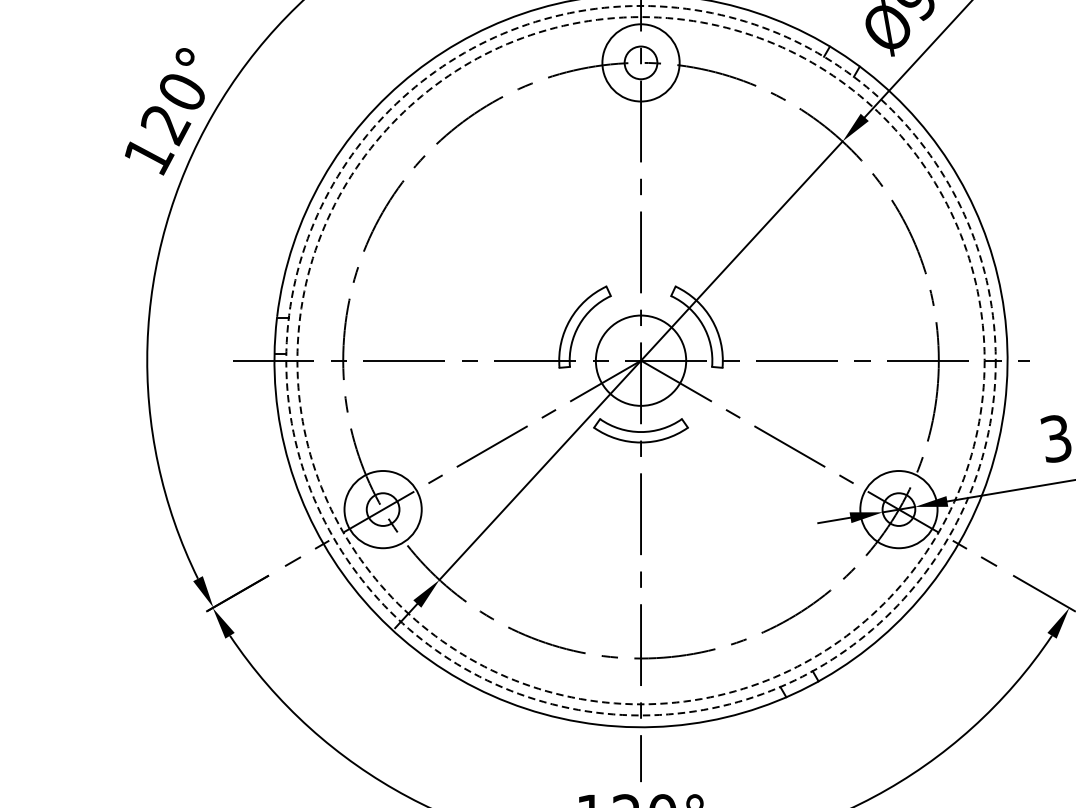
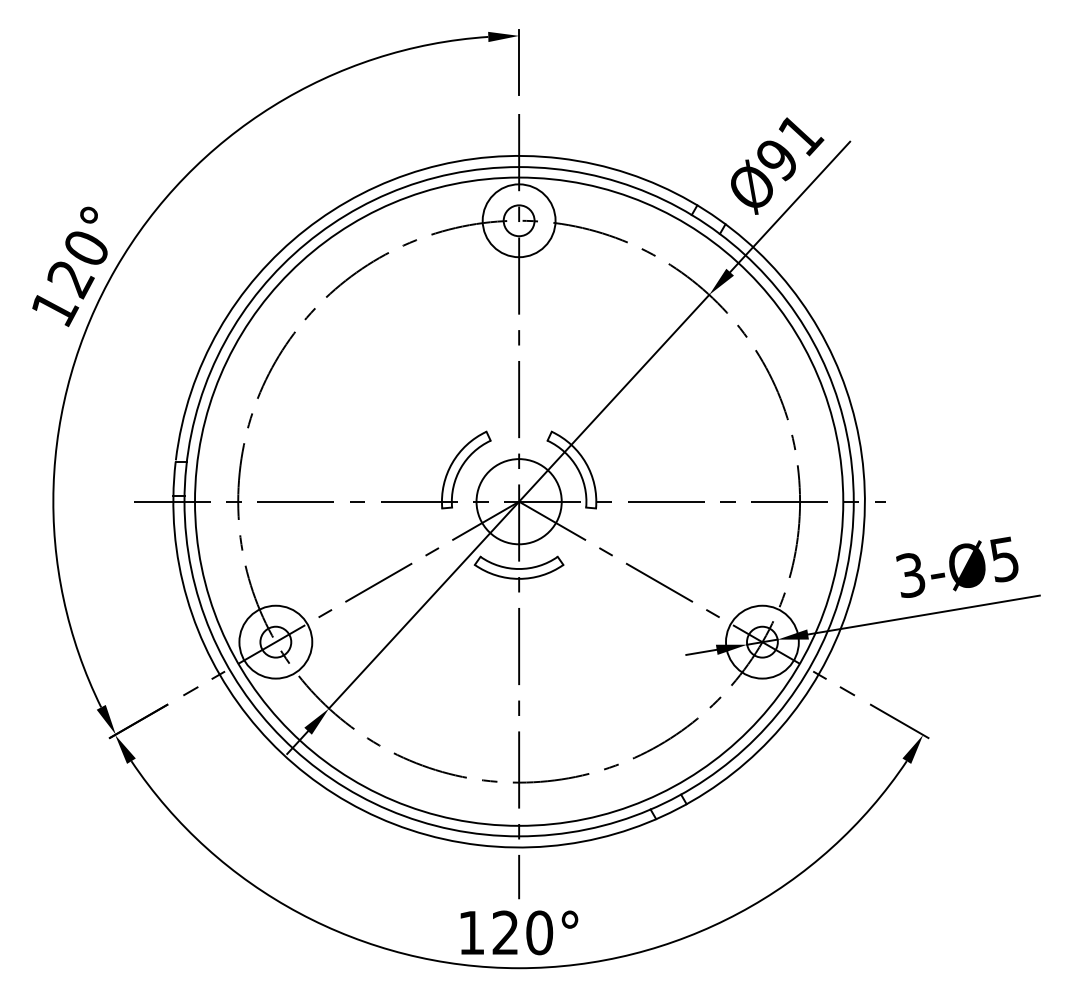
circle: (640, 360) -> (518, 501), dashed -> solid
circle: (641, 360) -> (519, 501), dashed -> solid

